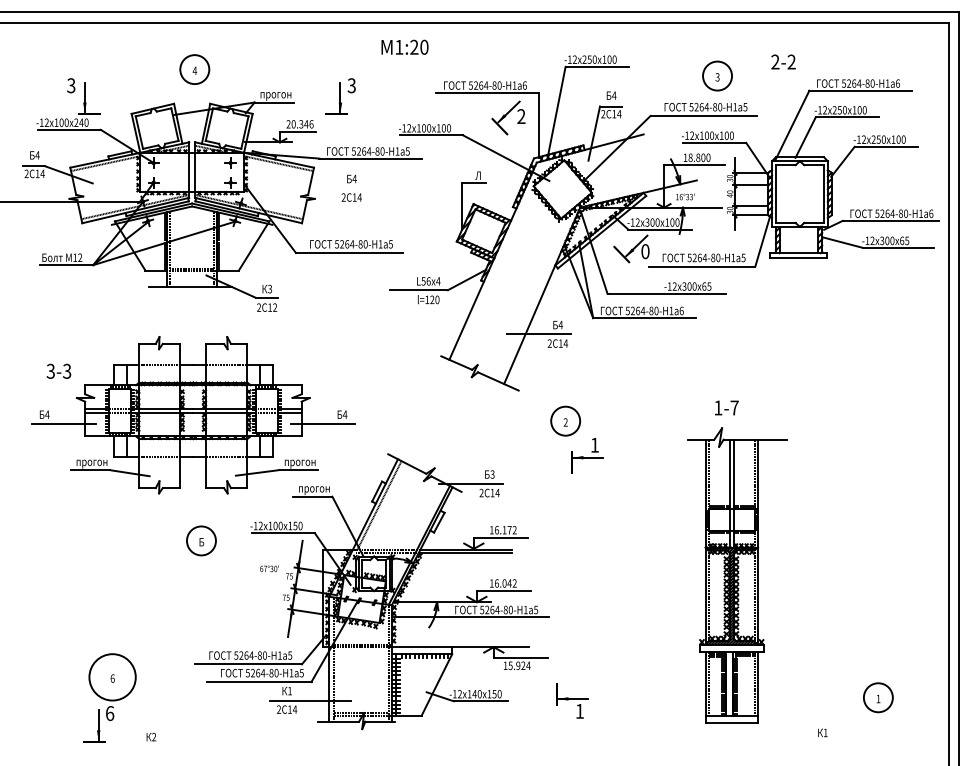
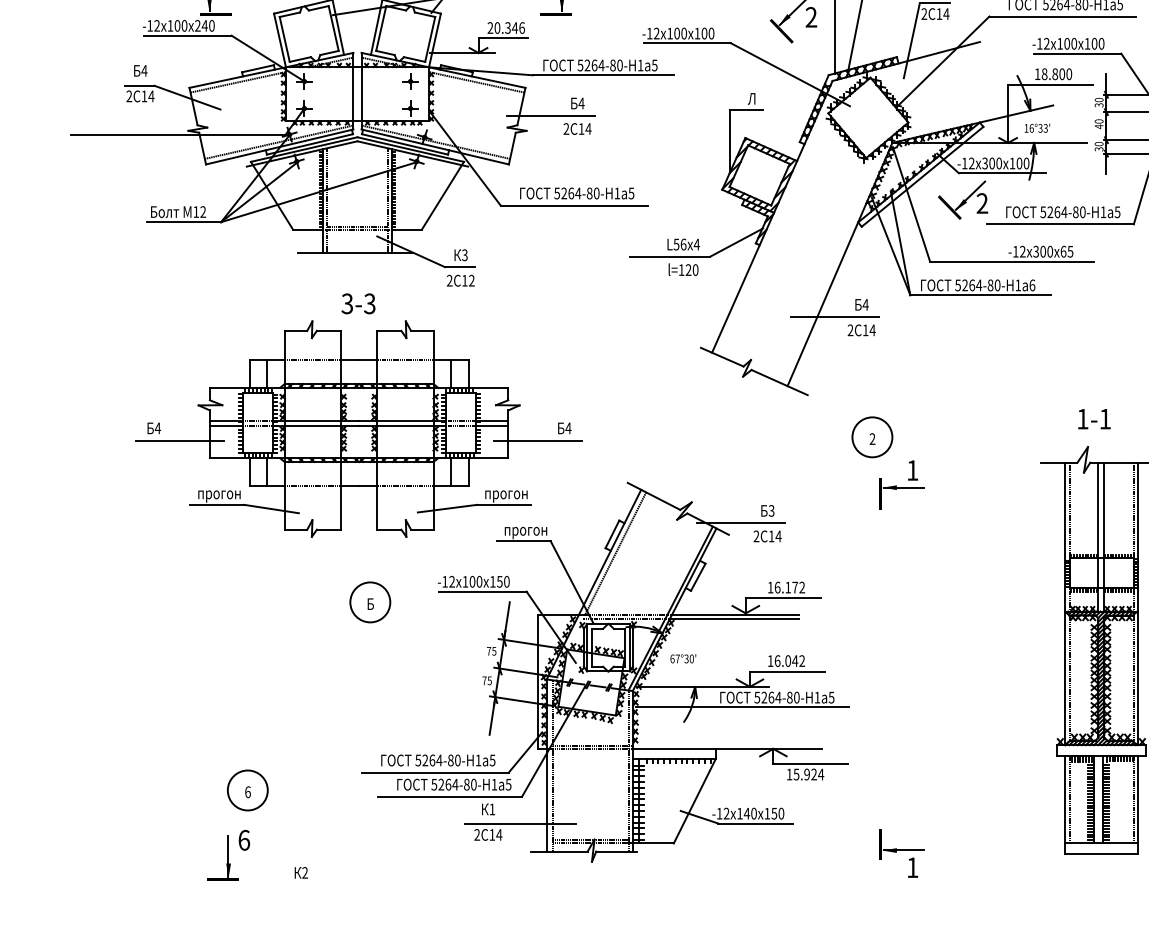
line: (332, 187) -> (550, 115), added
text: (645, 251) -> (982, 203), 0 -> 2
text: (58, 370) -> (357, 302), moved
text: (734, 407) -> (1105, 418), 1-7 -> 1-1
text: (269, 568) -> (683, 658), moved
circle: (112, 676) -> (247, 789), size x0.62
part: (572, 700) -> (902, 852), moved

